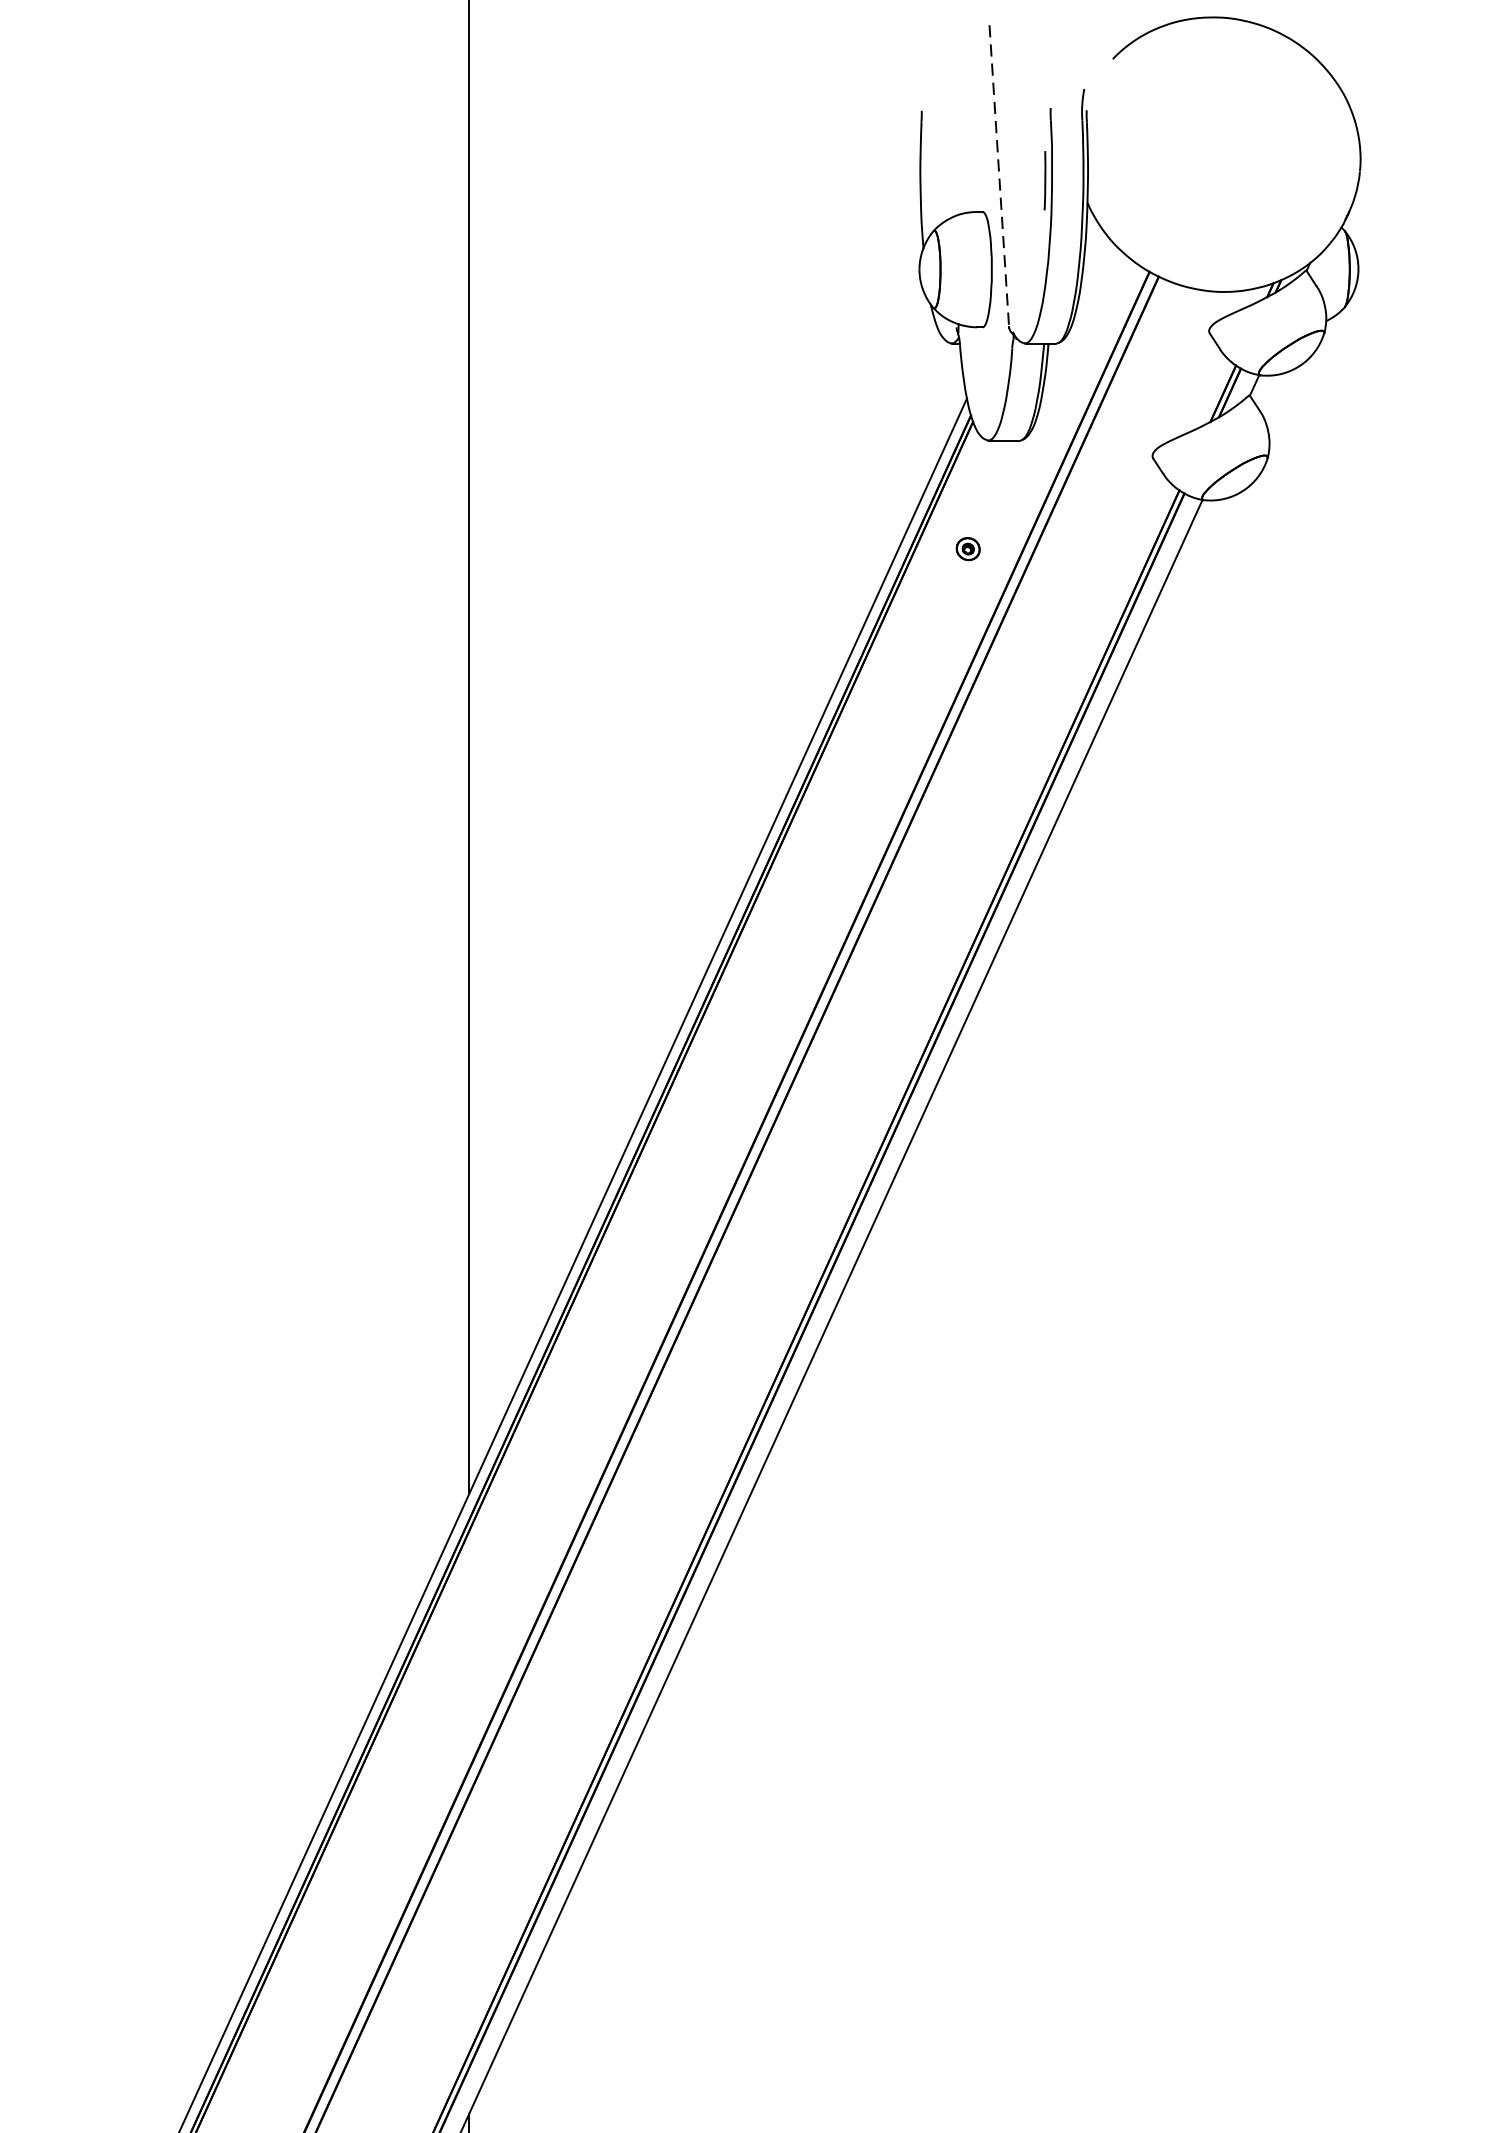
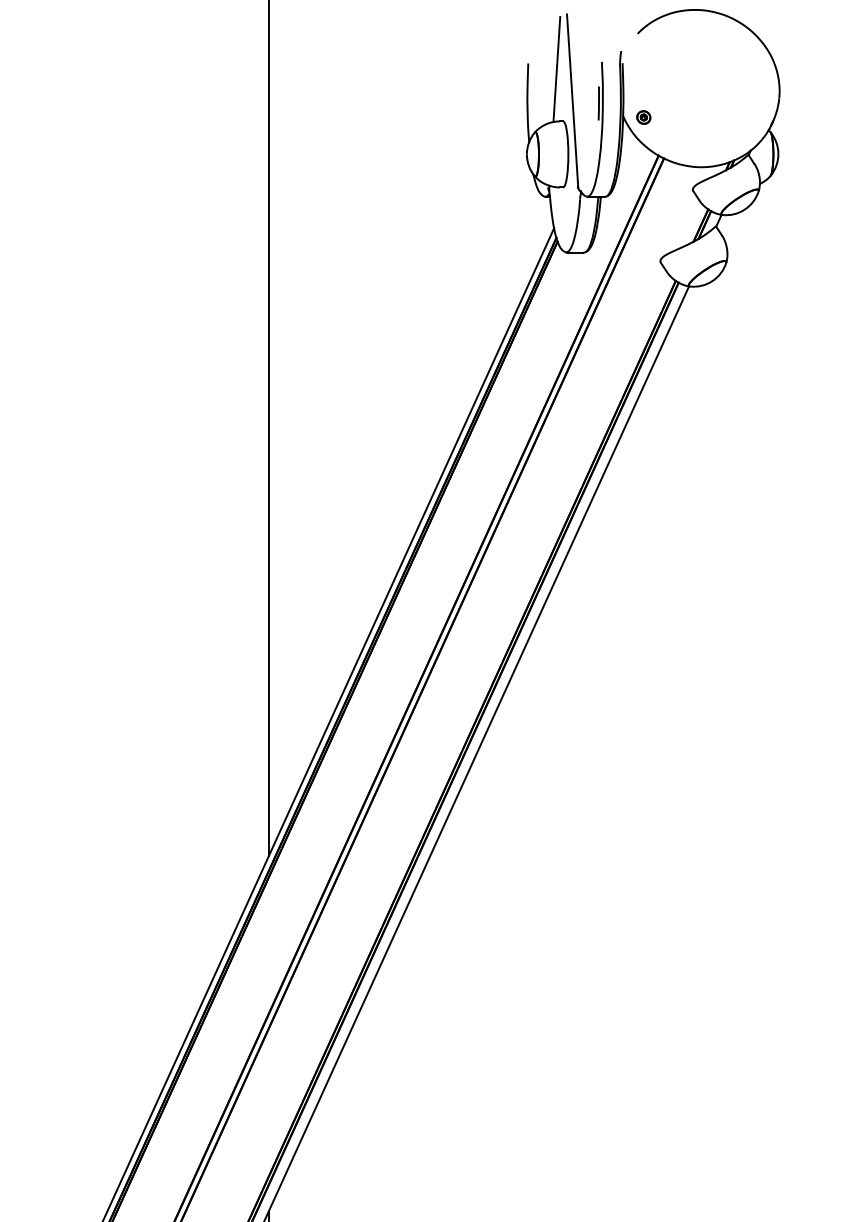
line: (971, 121) -> (556, 69), added
line: (999, 177) -> (572, 101), dashed -> solid
part: (967, 548) -> (643, 117), moved

